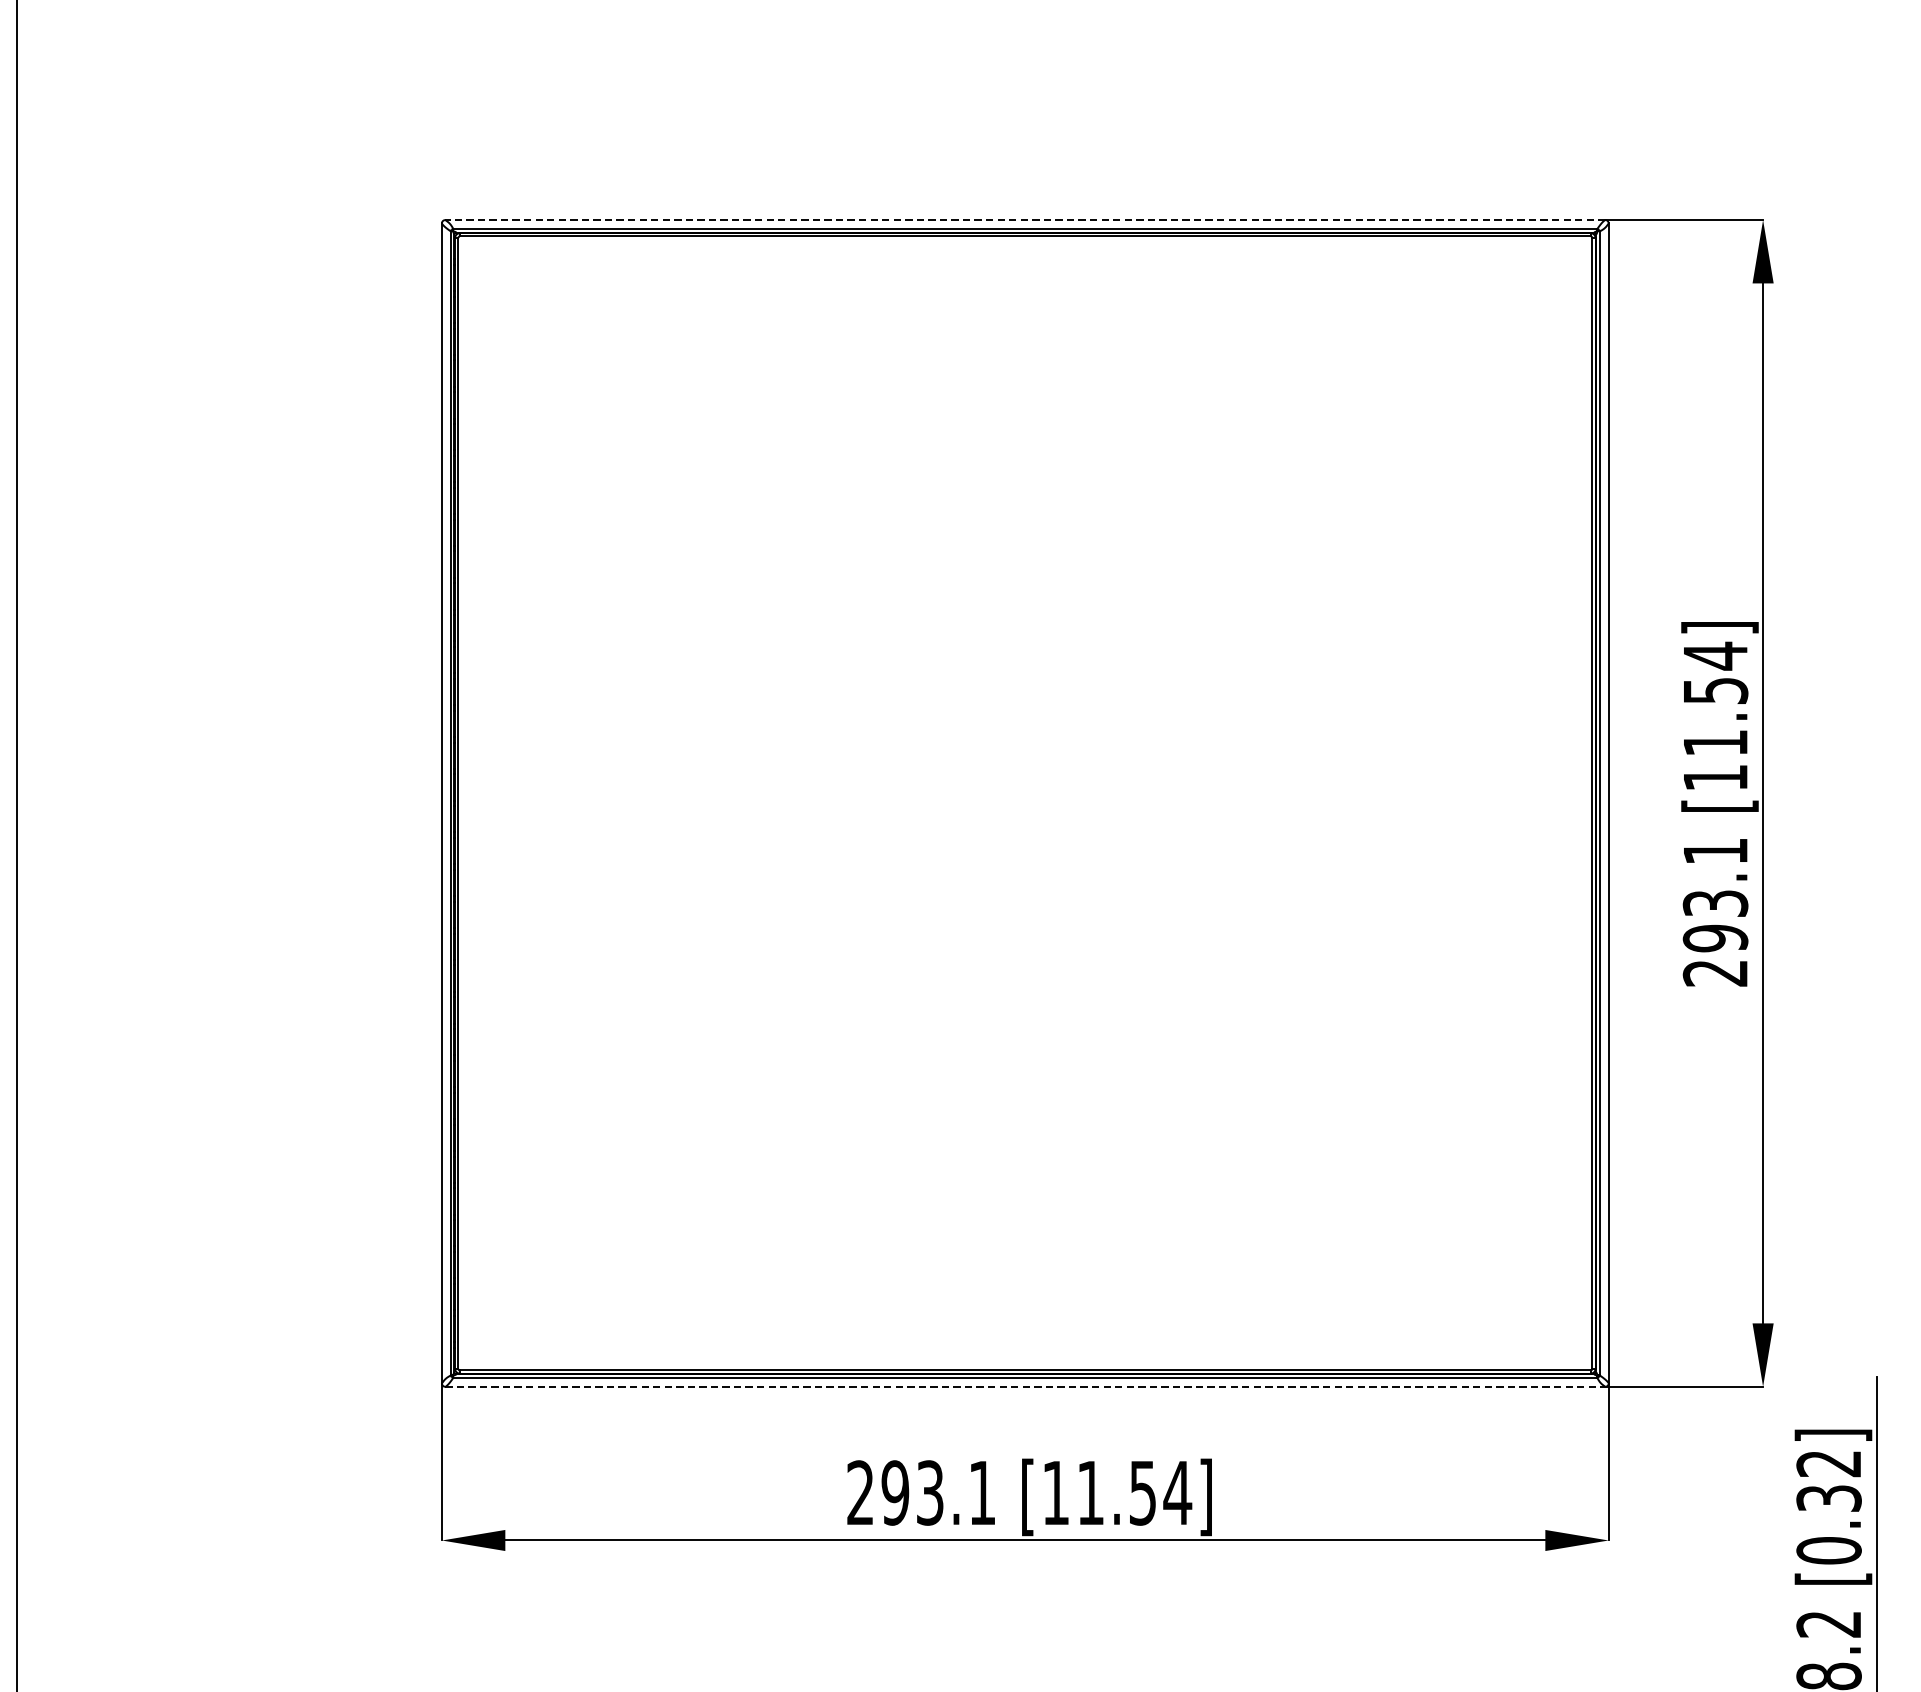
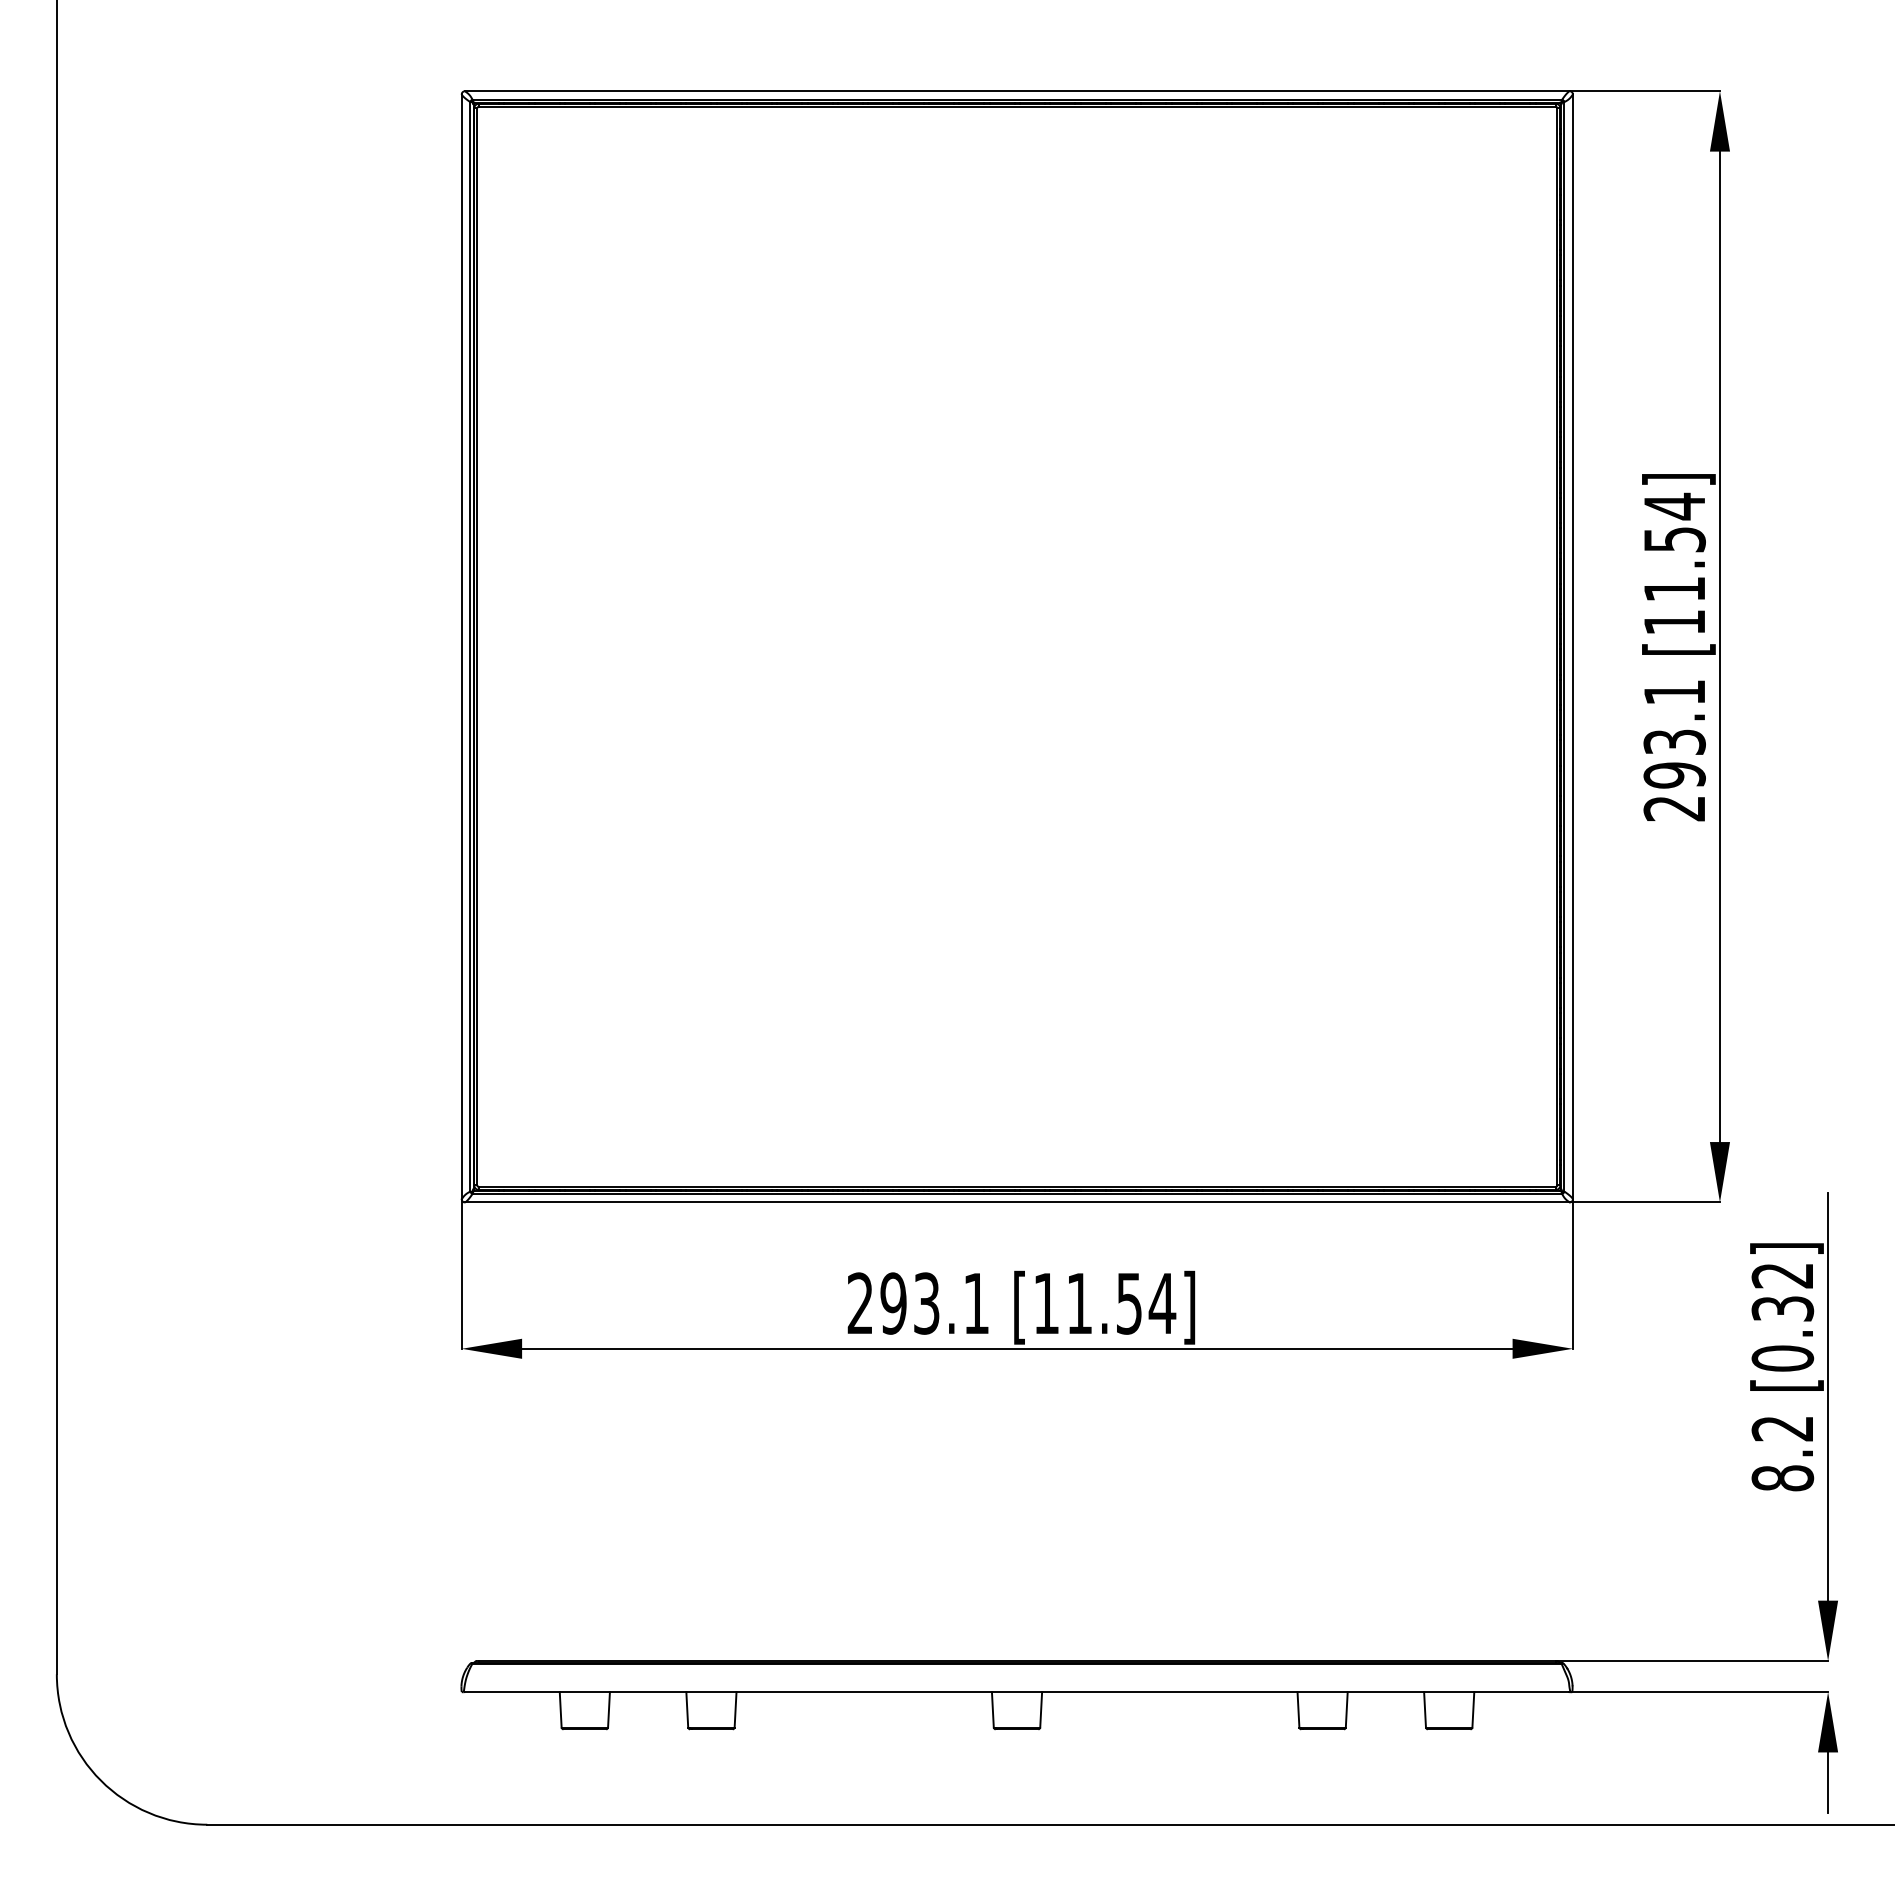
line: (1025, 220) -> (1017, 91), dashed -> solid
line: (1025, 1386) -> (1017, 1202), dashed -> solid

